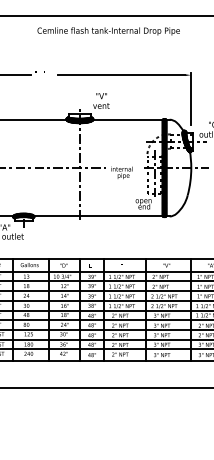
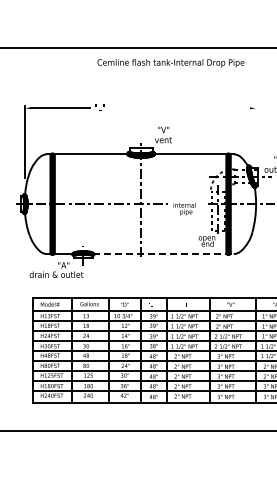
line: (120, 75) -> (183, 108), removed
line: (191, 99) -> (256, 133), removed
line: (101, 216) -> (163, 254), solid -> dashed

